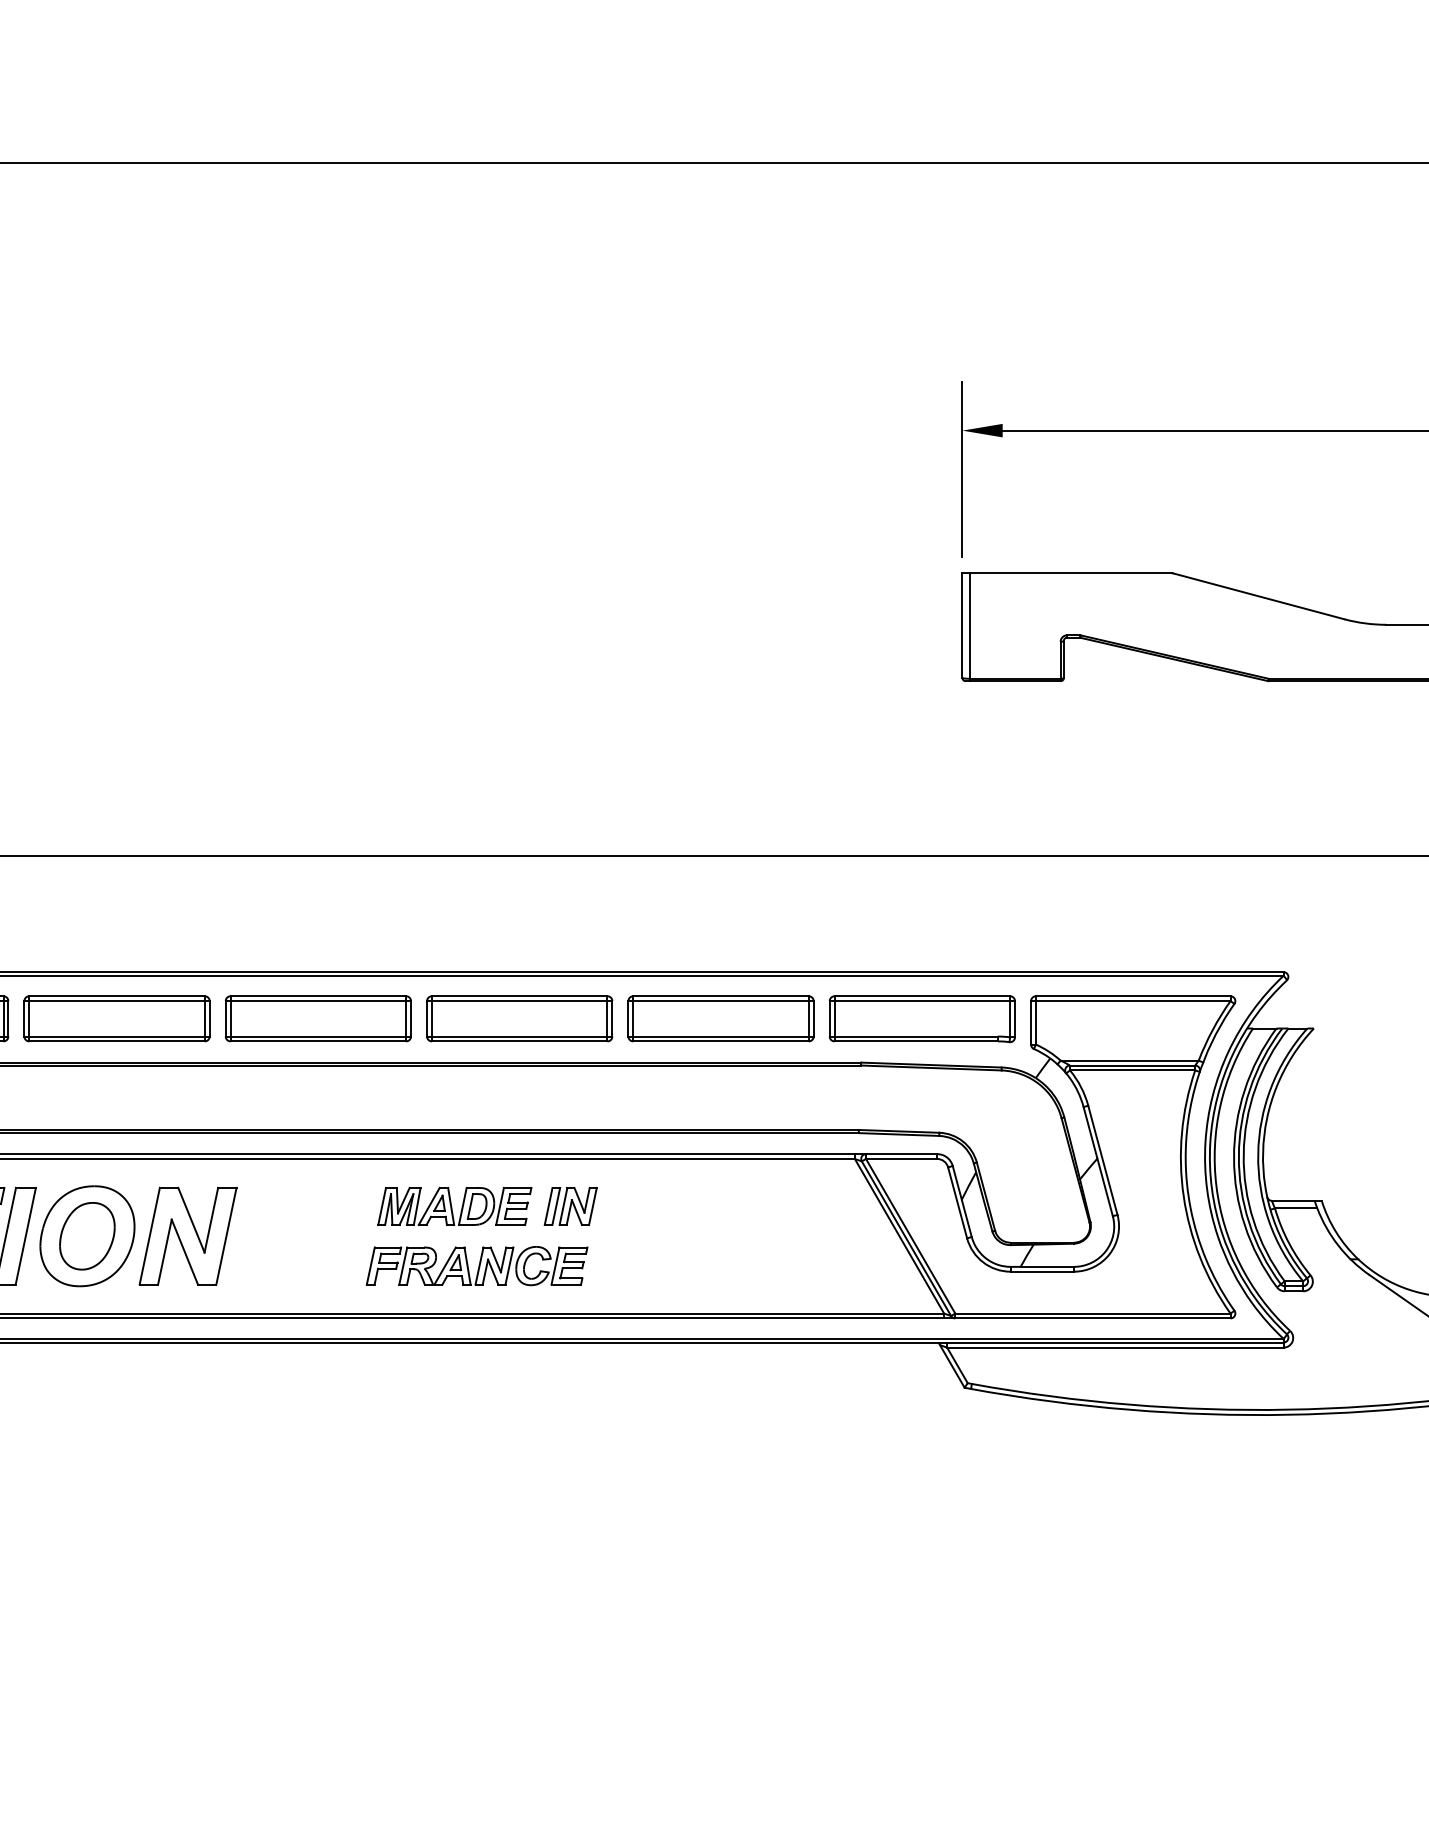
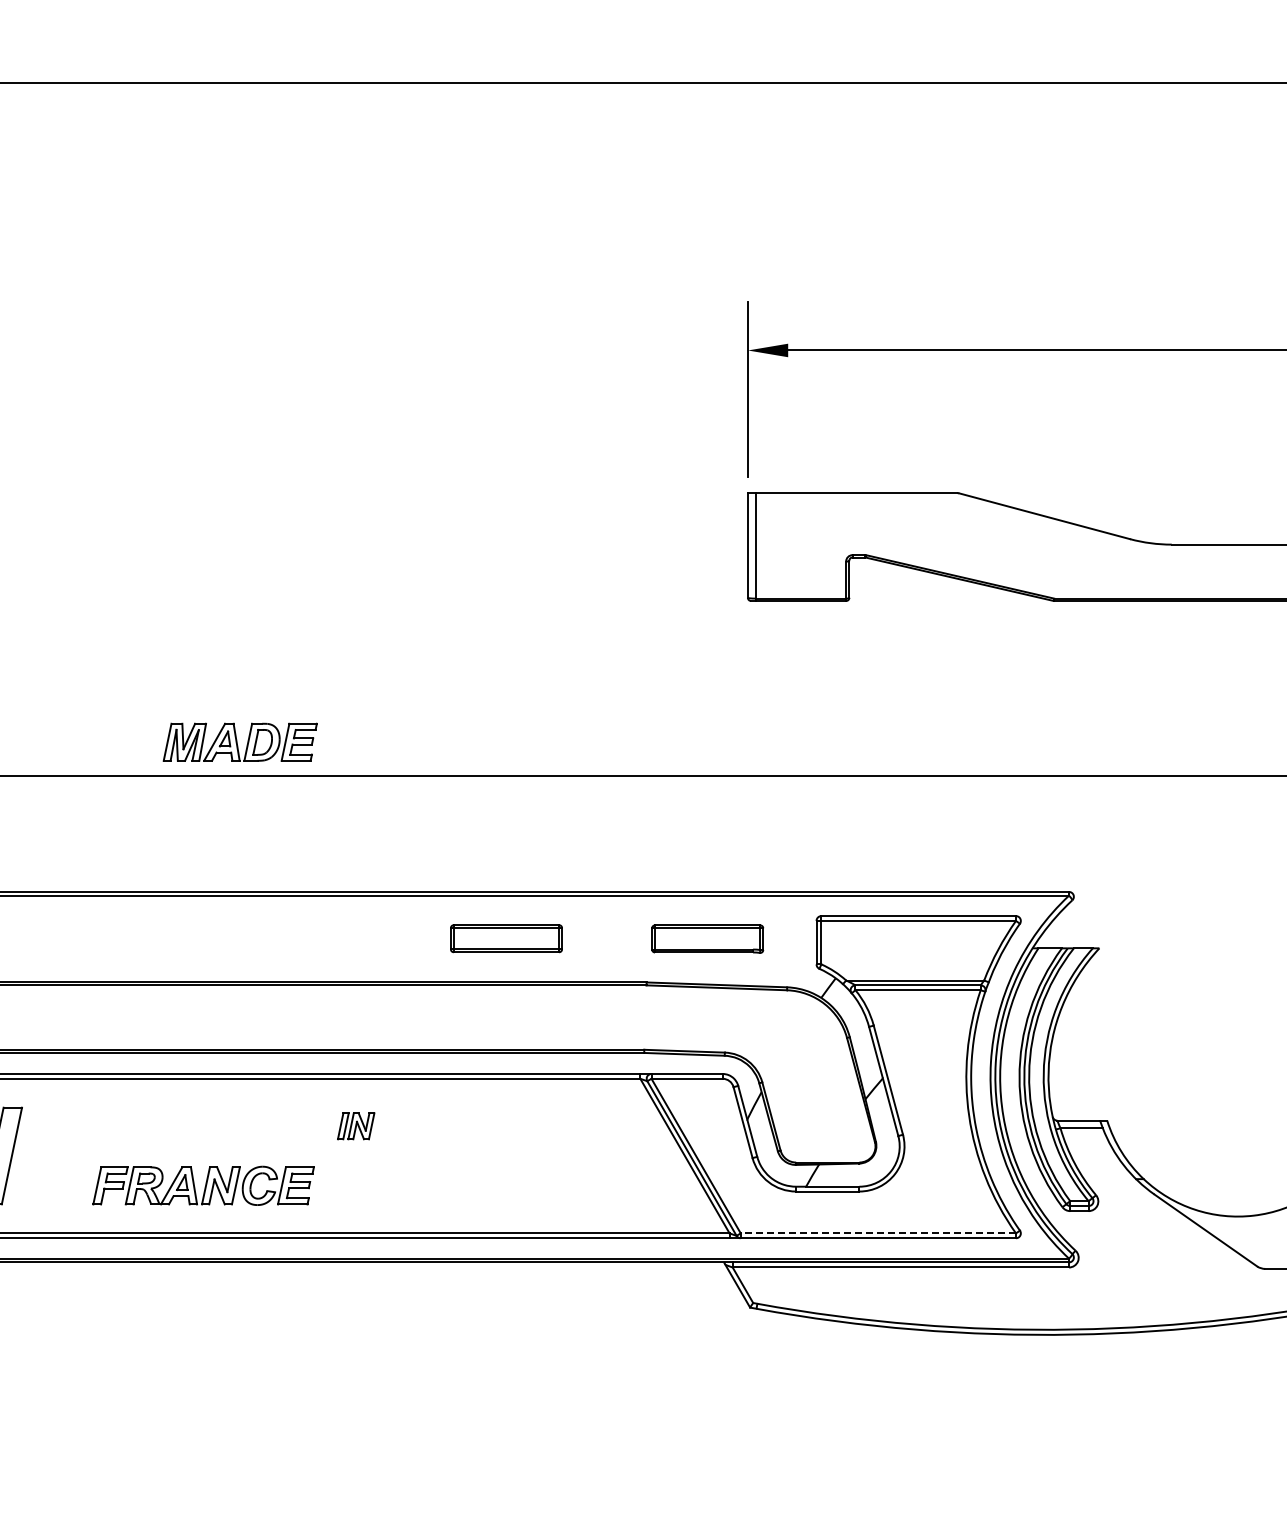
part: (317, 1018) -> (102, 938), removed
part: (519, 1018) -> (304, 938), removed
part: (720, 1018) -> (505, 938), size x0.6
part: (921, 1019) -> (706, 939), size x0.6
part: (454, 1205) -> (239, 741), moved
part: (570, 1206) -> (355, 1126), size x0.7
part: (477, 1266) -> (203, 1186), moved
line: (1092, 1313) -> (877, 1233), solid -> dashed

